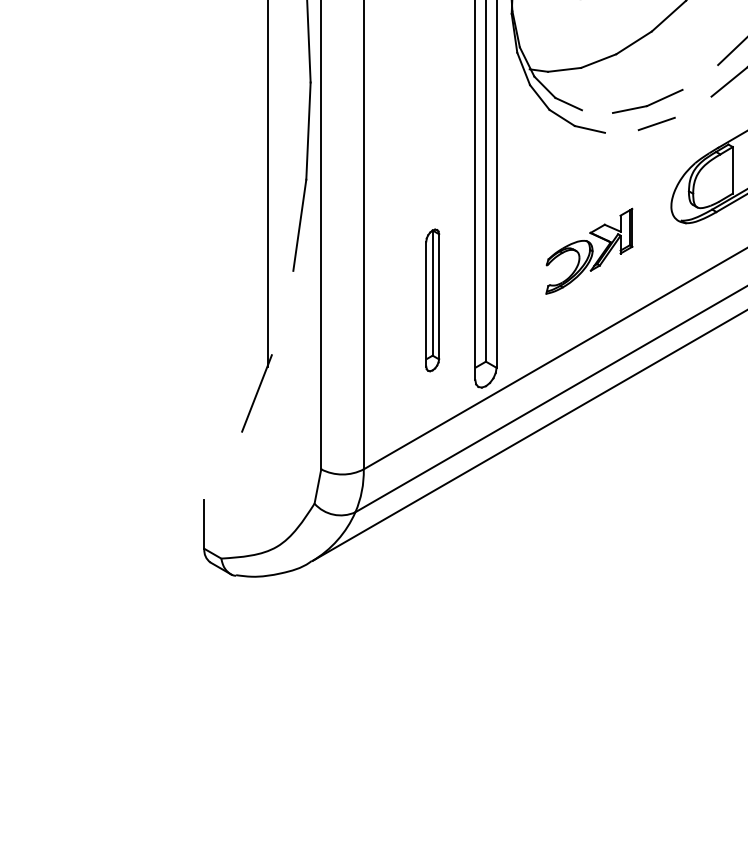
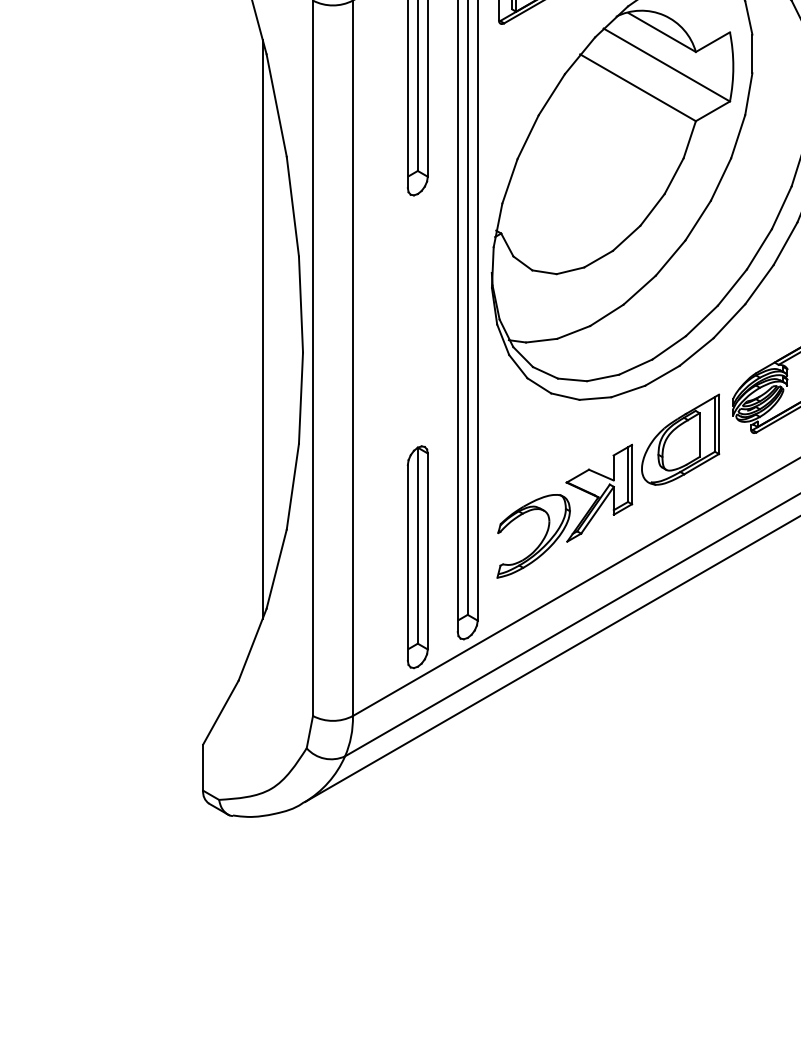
line: (699, 77) -> (668, 347), added
line: (693, 106) -> (662, 375), added
line: (597, 111) -> (572, 379), added
line: (621, 131) -> (595, 398), added
part: (588, 250) -> (564, 510), size x1.67
part: (432, 300) -> (417, 557), size x1.67
line: (282, 312) -> (276, 568), added
line: (222, 465) -> (220, 712), added

